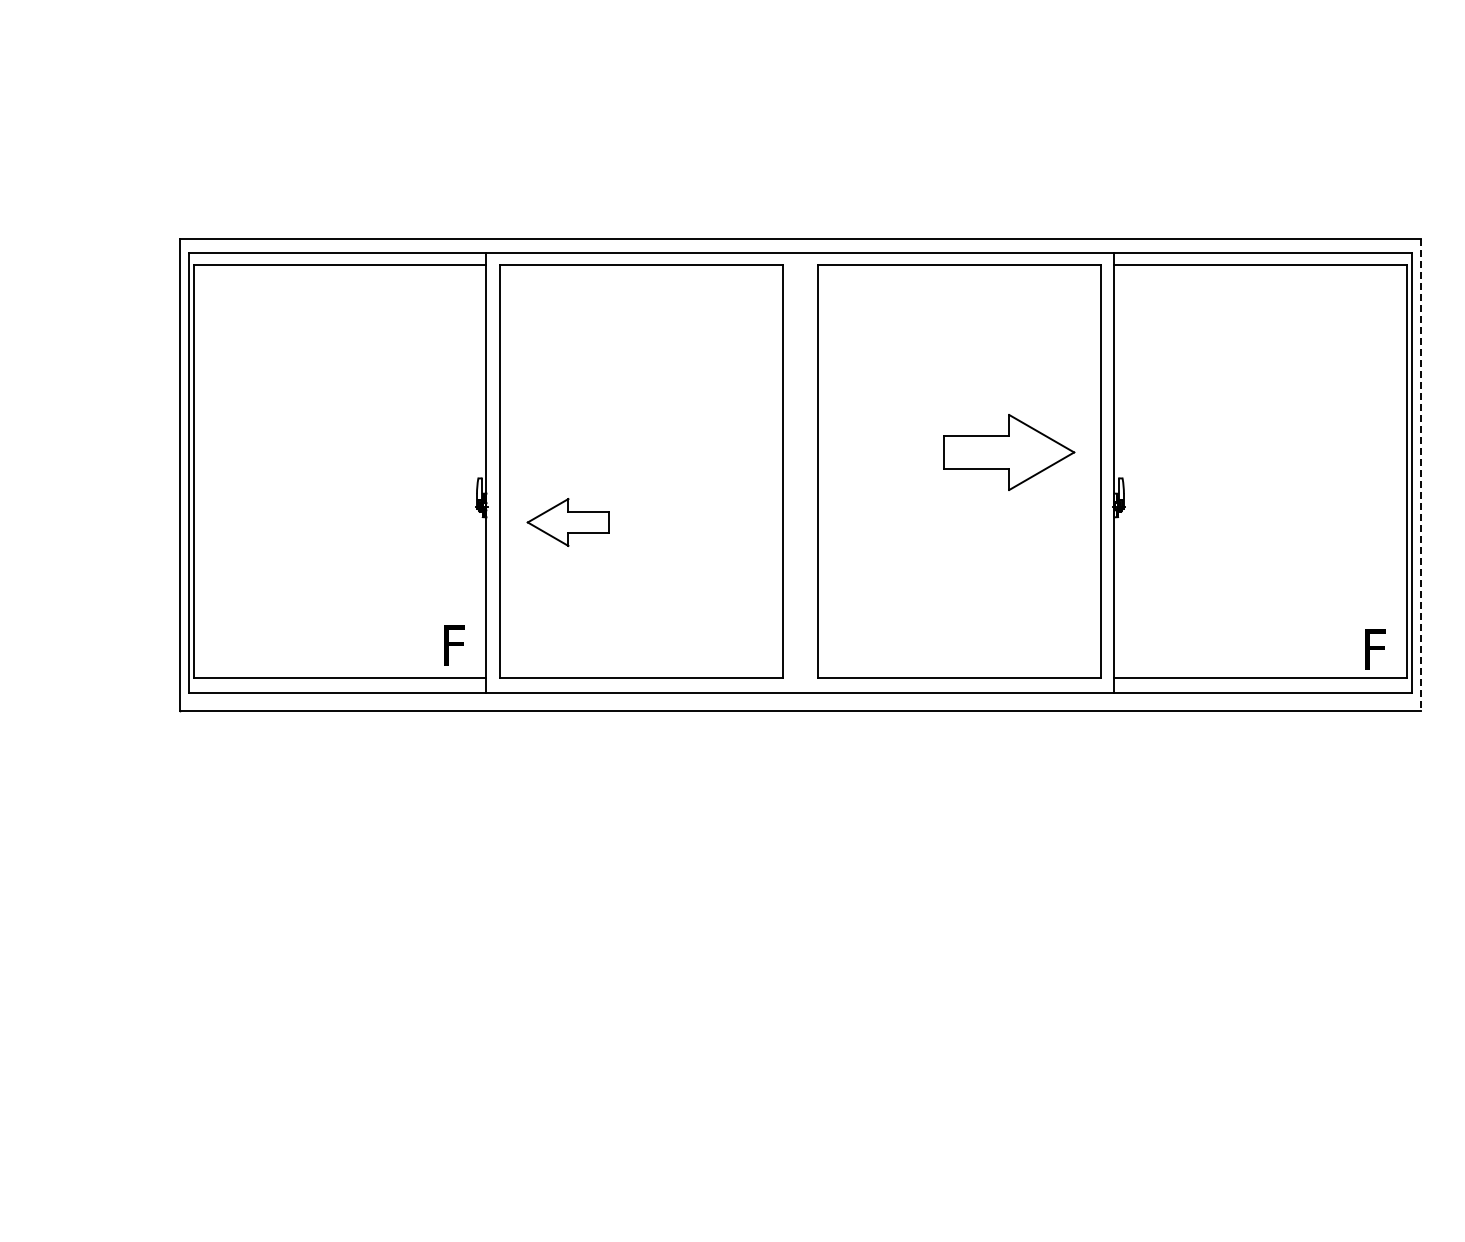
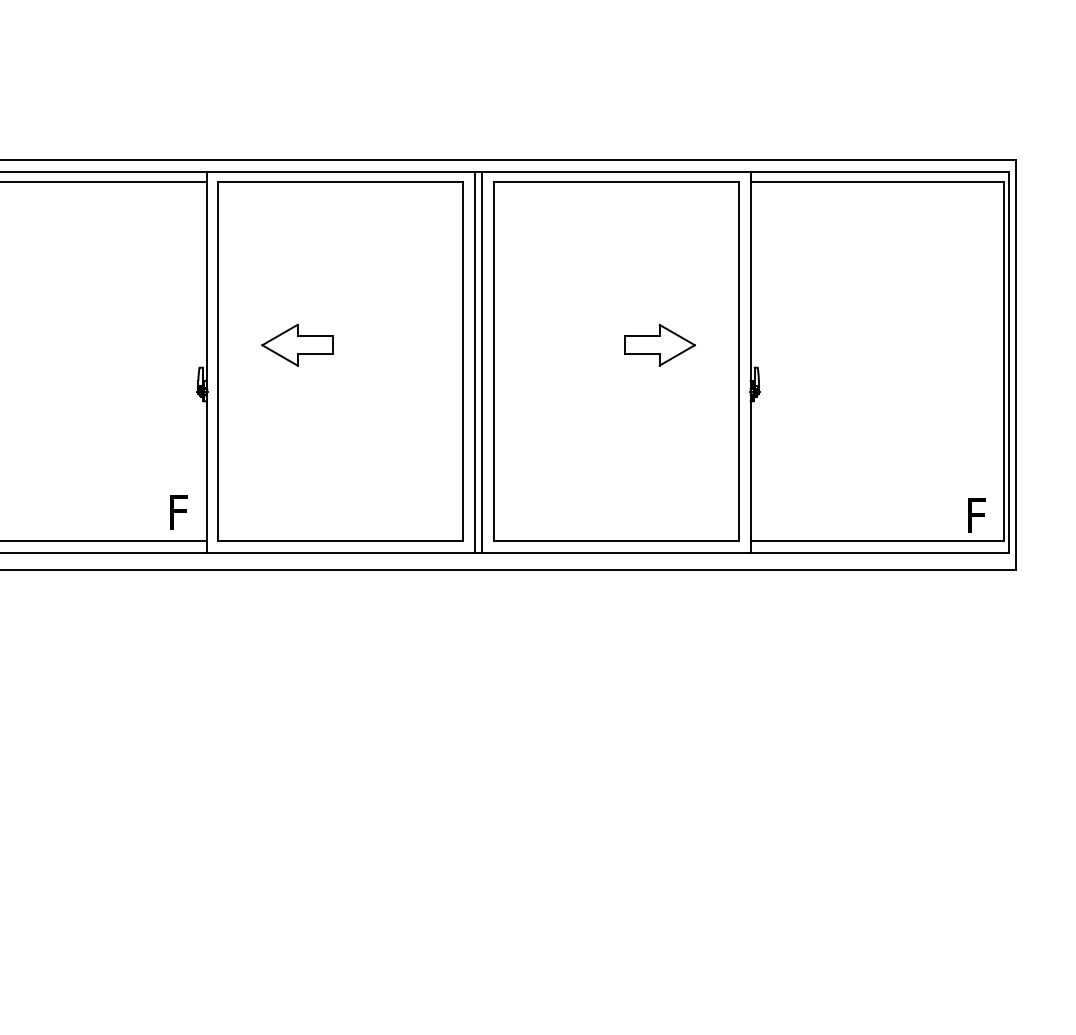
part: (1009, 452) -> (659, 345), size x0.62
line: (796, 472) -> (475, 362), added
line: (804, 472) -> (482, 362), added
line: (1420, 475) -> (1015, 365), dashed -> solid
part: (567, 522) -> (296, 345), moved

